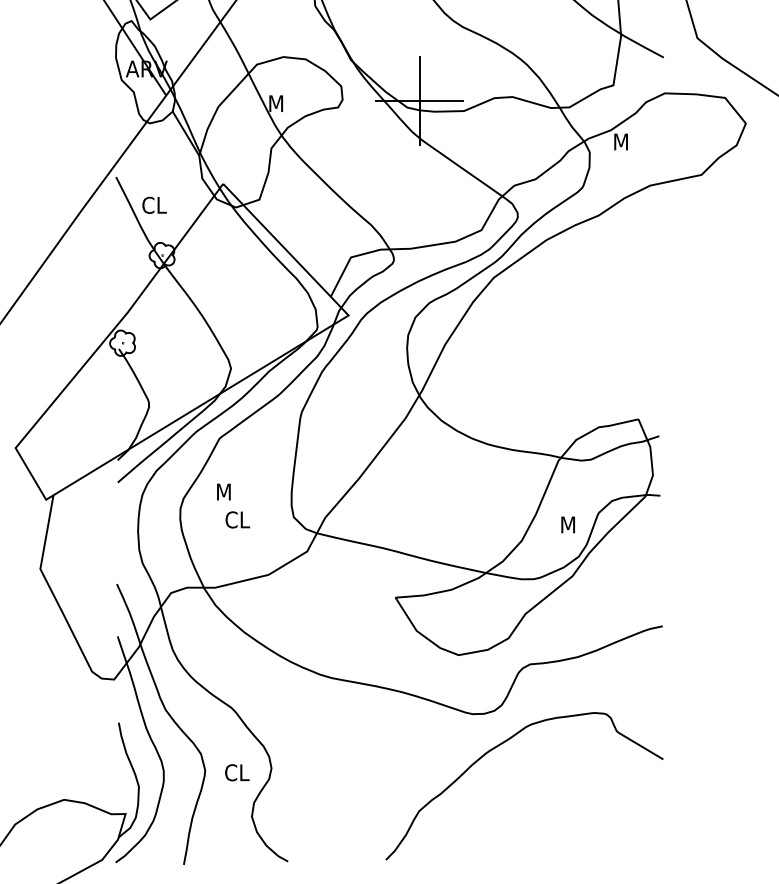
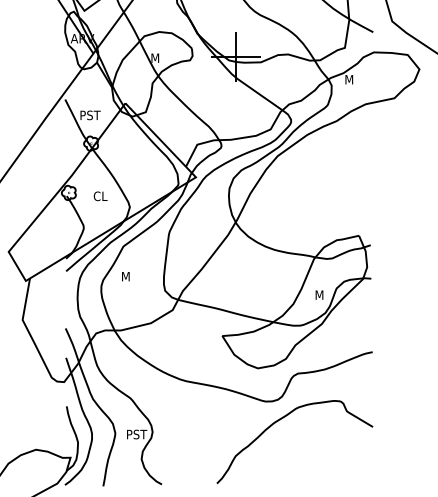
text: (161, 205) -> (90, 115), CL -> PST
text: (237, 520) -> (100, 196), moved
text: (242, 772) -> (136, 434), CL -> PST

